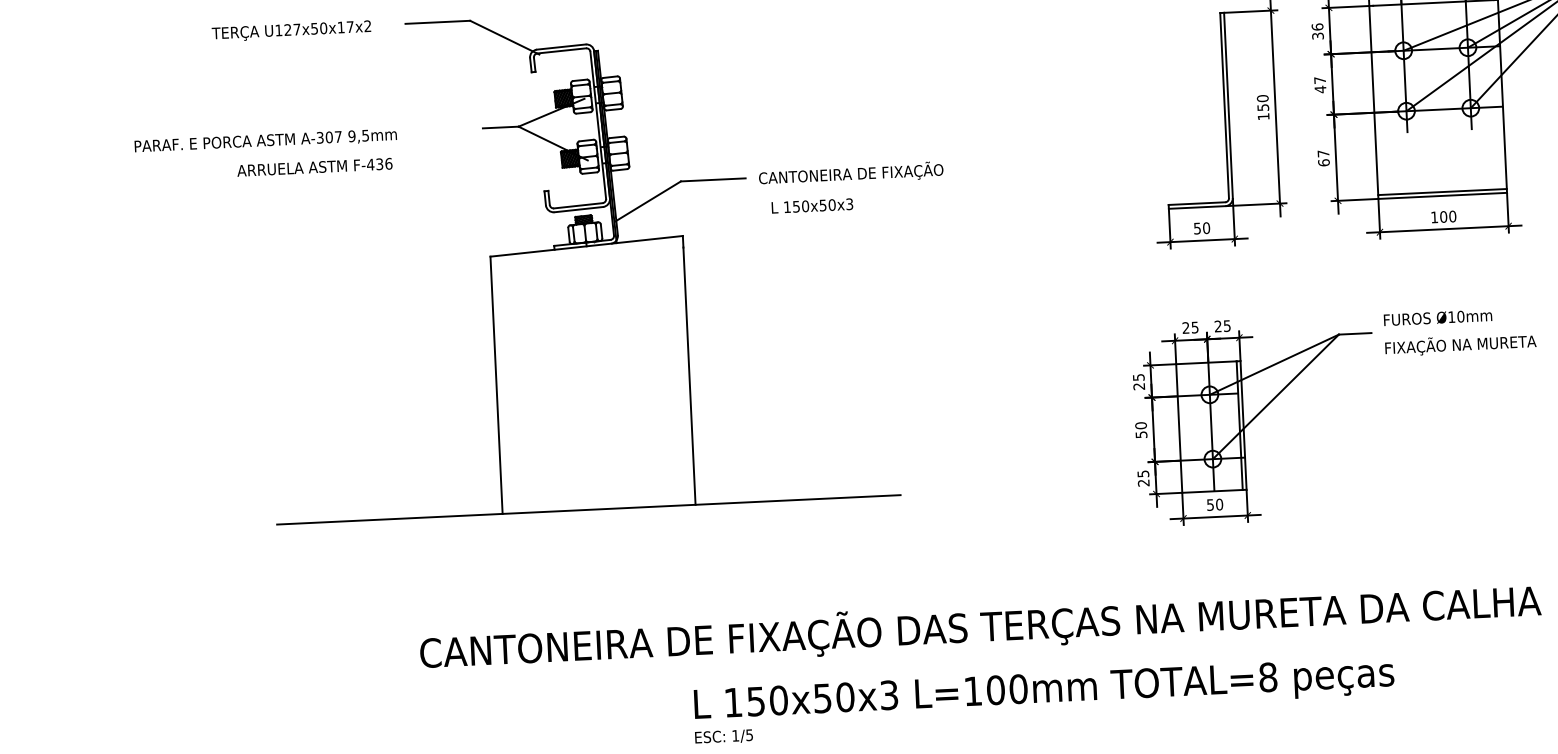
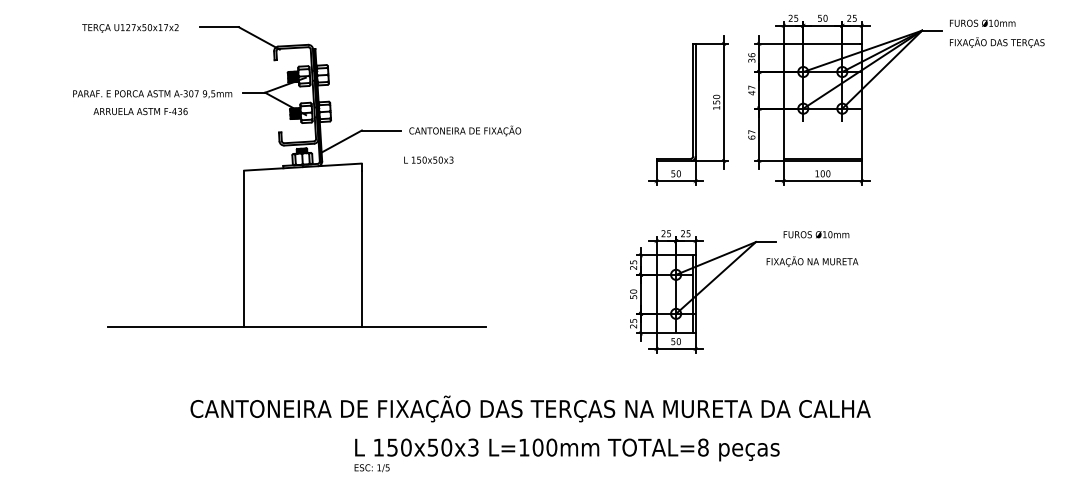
text: (265, 141) -> (152, 94), moved
text: (811, 204) -> (428, 159), moved
text: (1460, 344) -> (812, 261), moved

